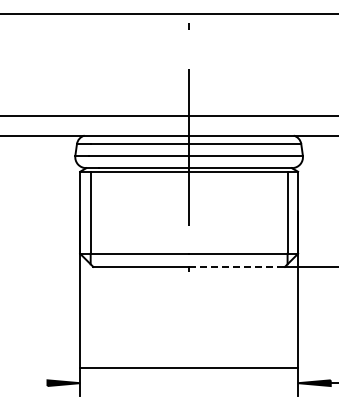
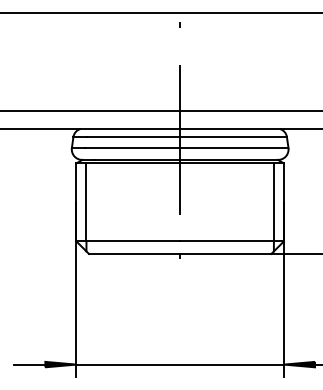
line: (237, 266) -> (226, 253), dashed -> solid
line: (189, 368) -> (180, 364), moved
line: (30, 383) -> (29, 364), added

